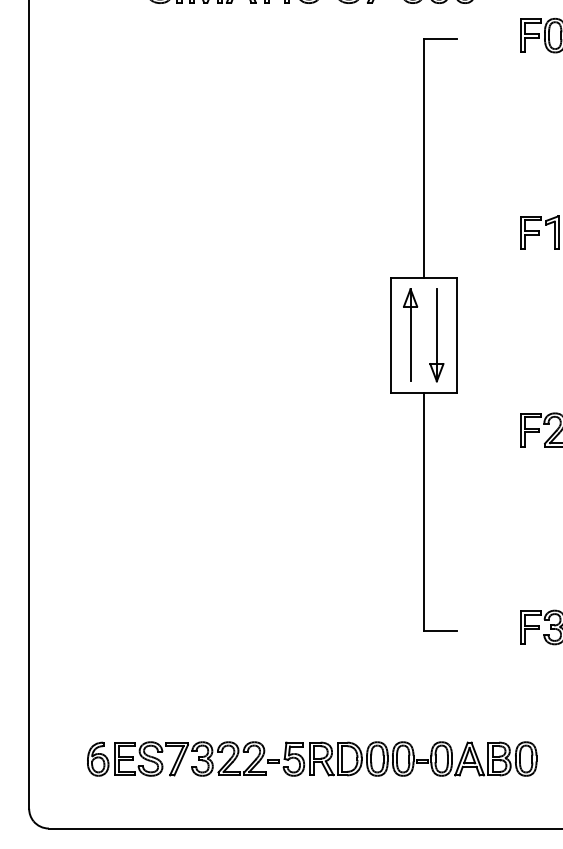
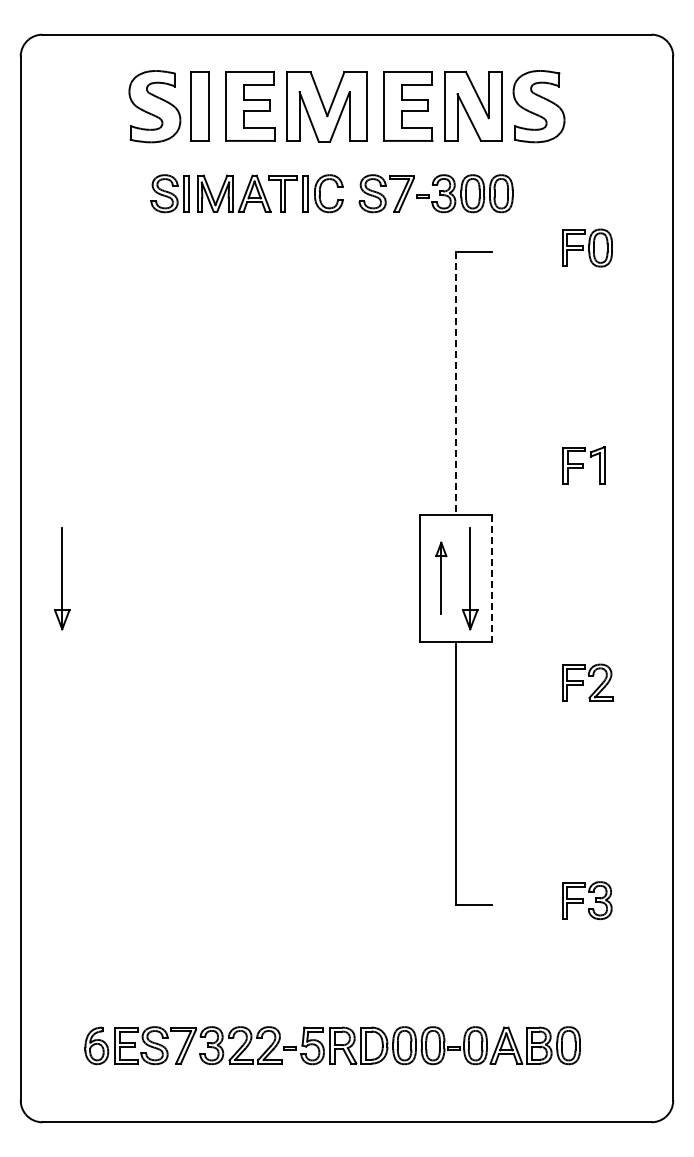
line: (423, 159) -> (455, 384), solid -> dashed
part: (410, 334) -> (441, 577), size x0.7
part: (67, 335) -> (62, 578), added
line: (457, 335) -> (492, 578), solid -> dashed

